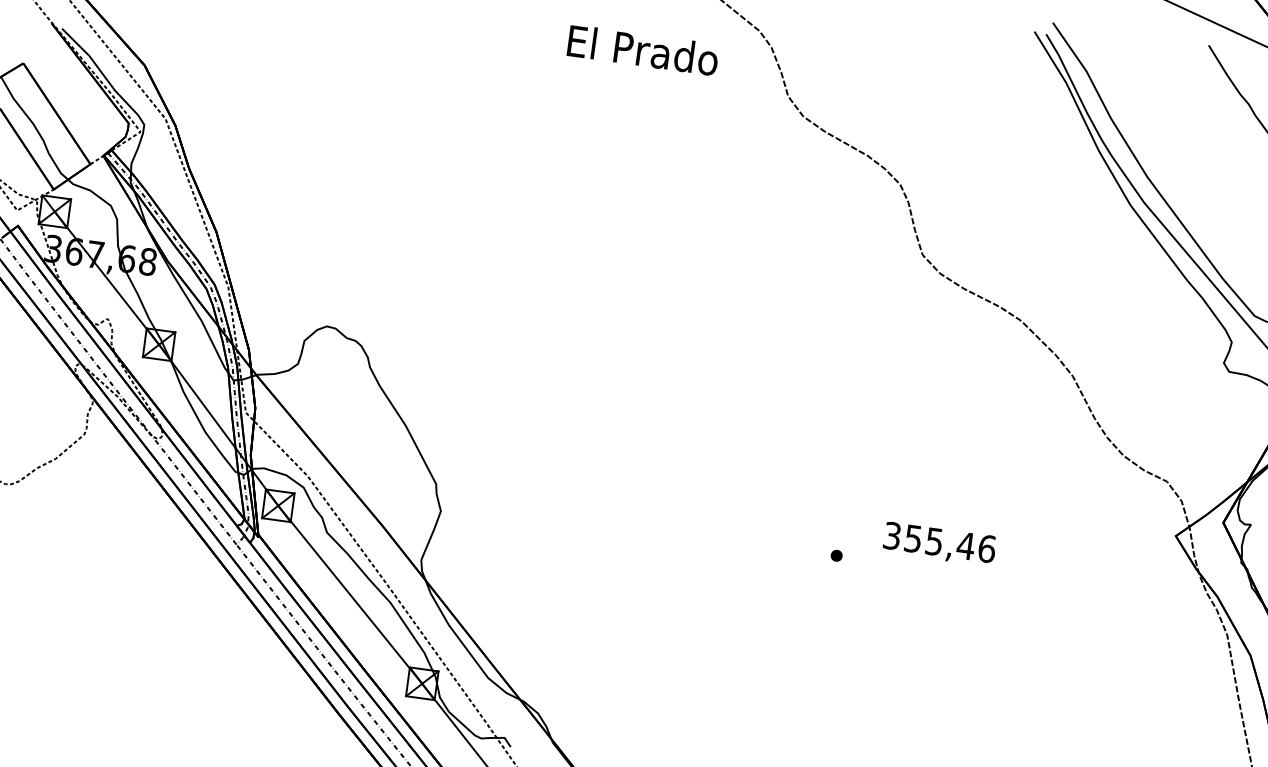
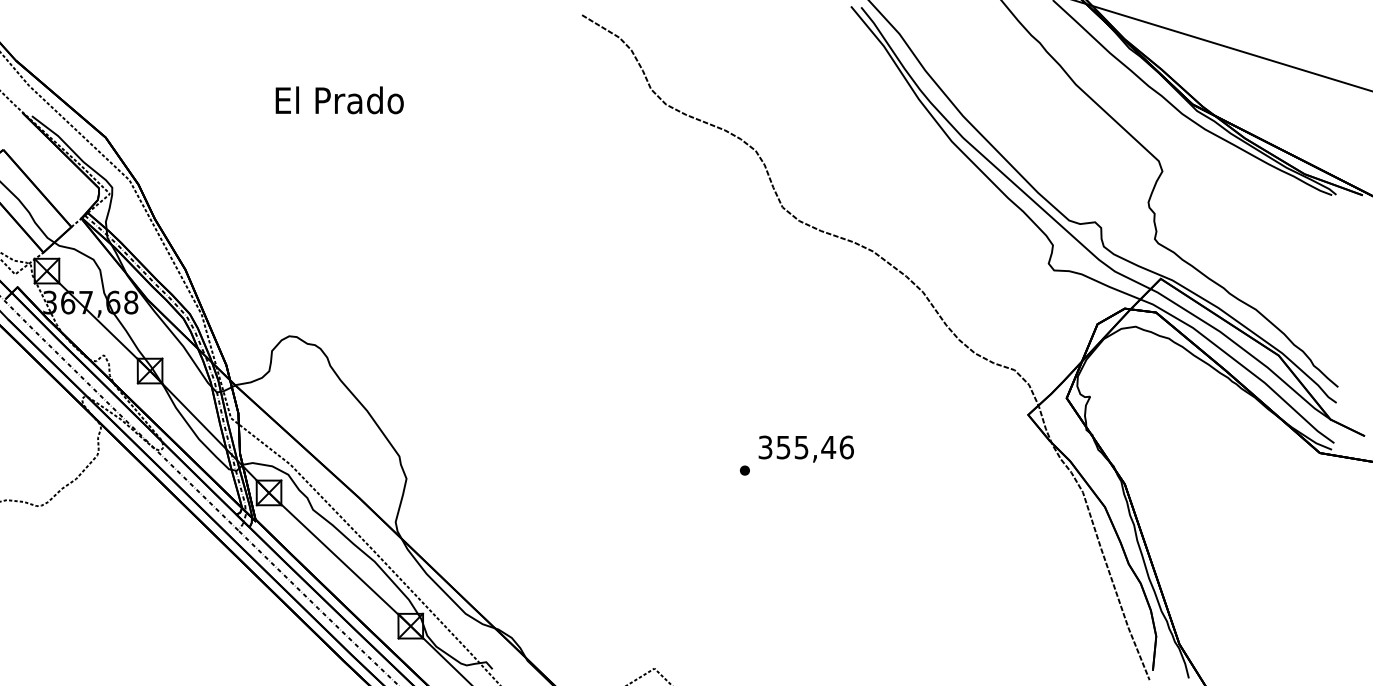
text: (642, 50) -> (339, 100), moved
text: (938, 543) -> (805, 448), moved

